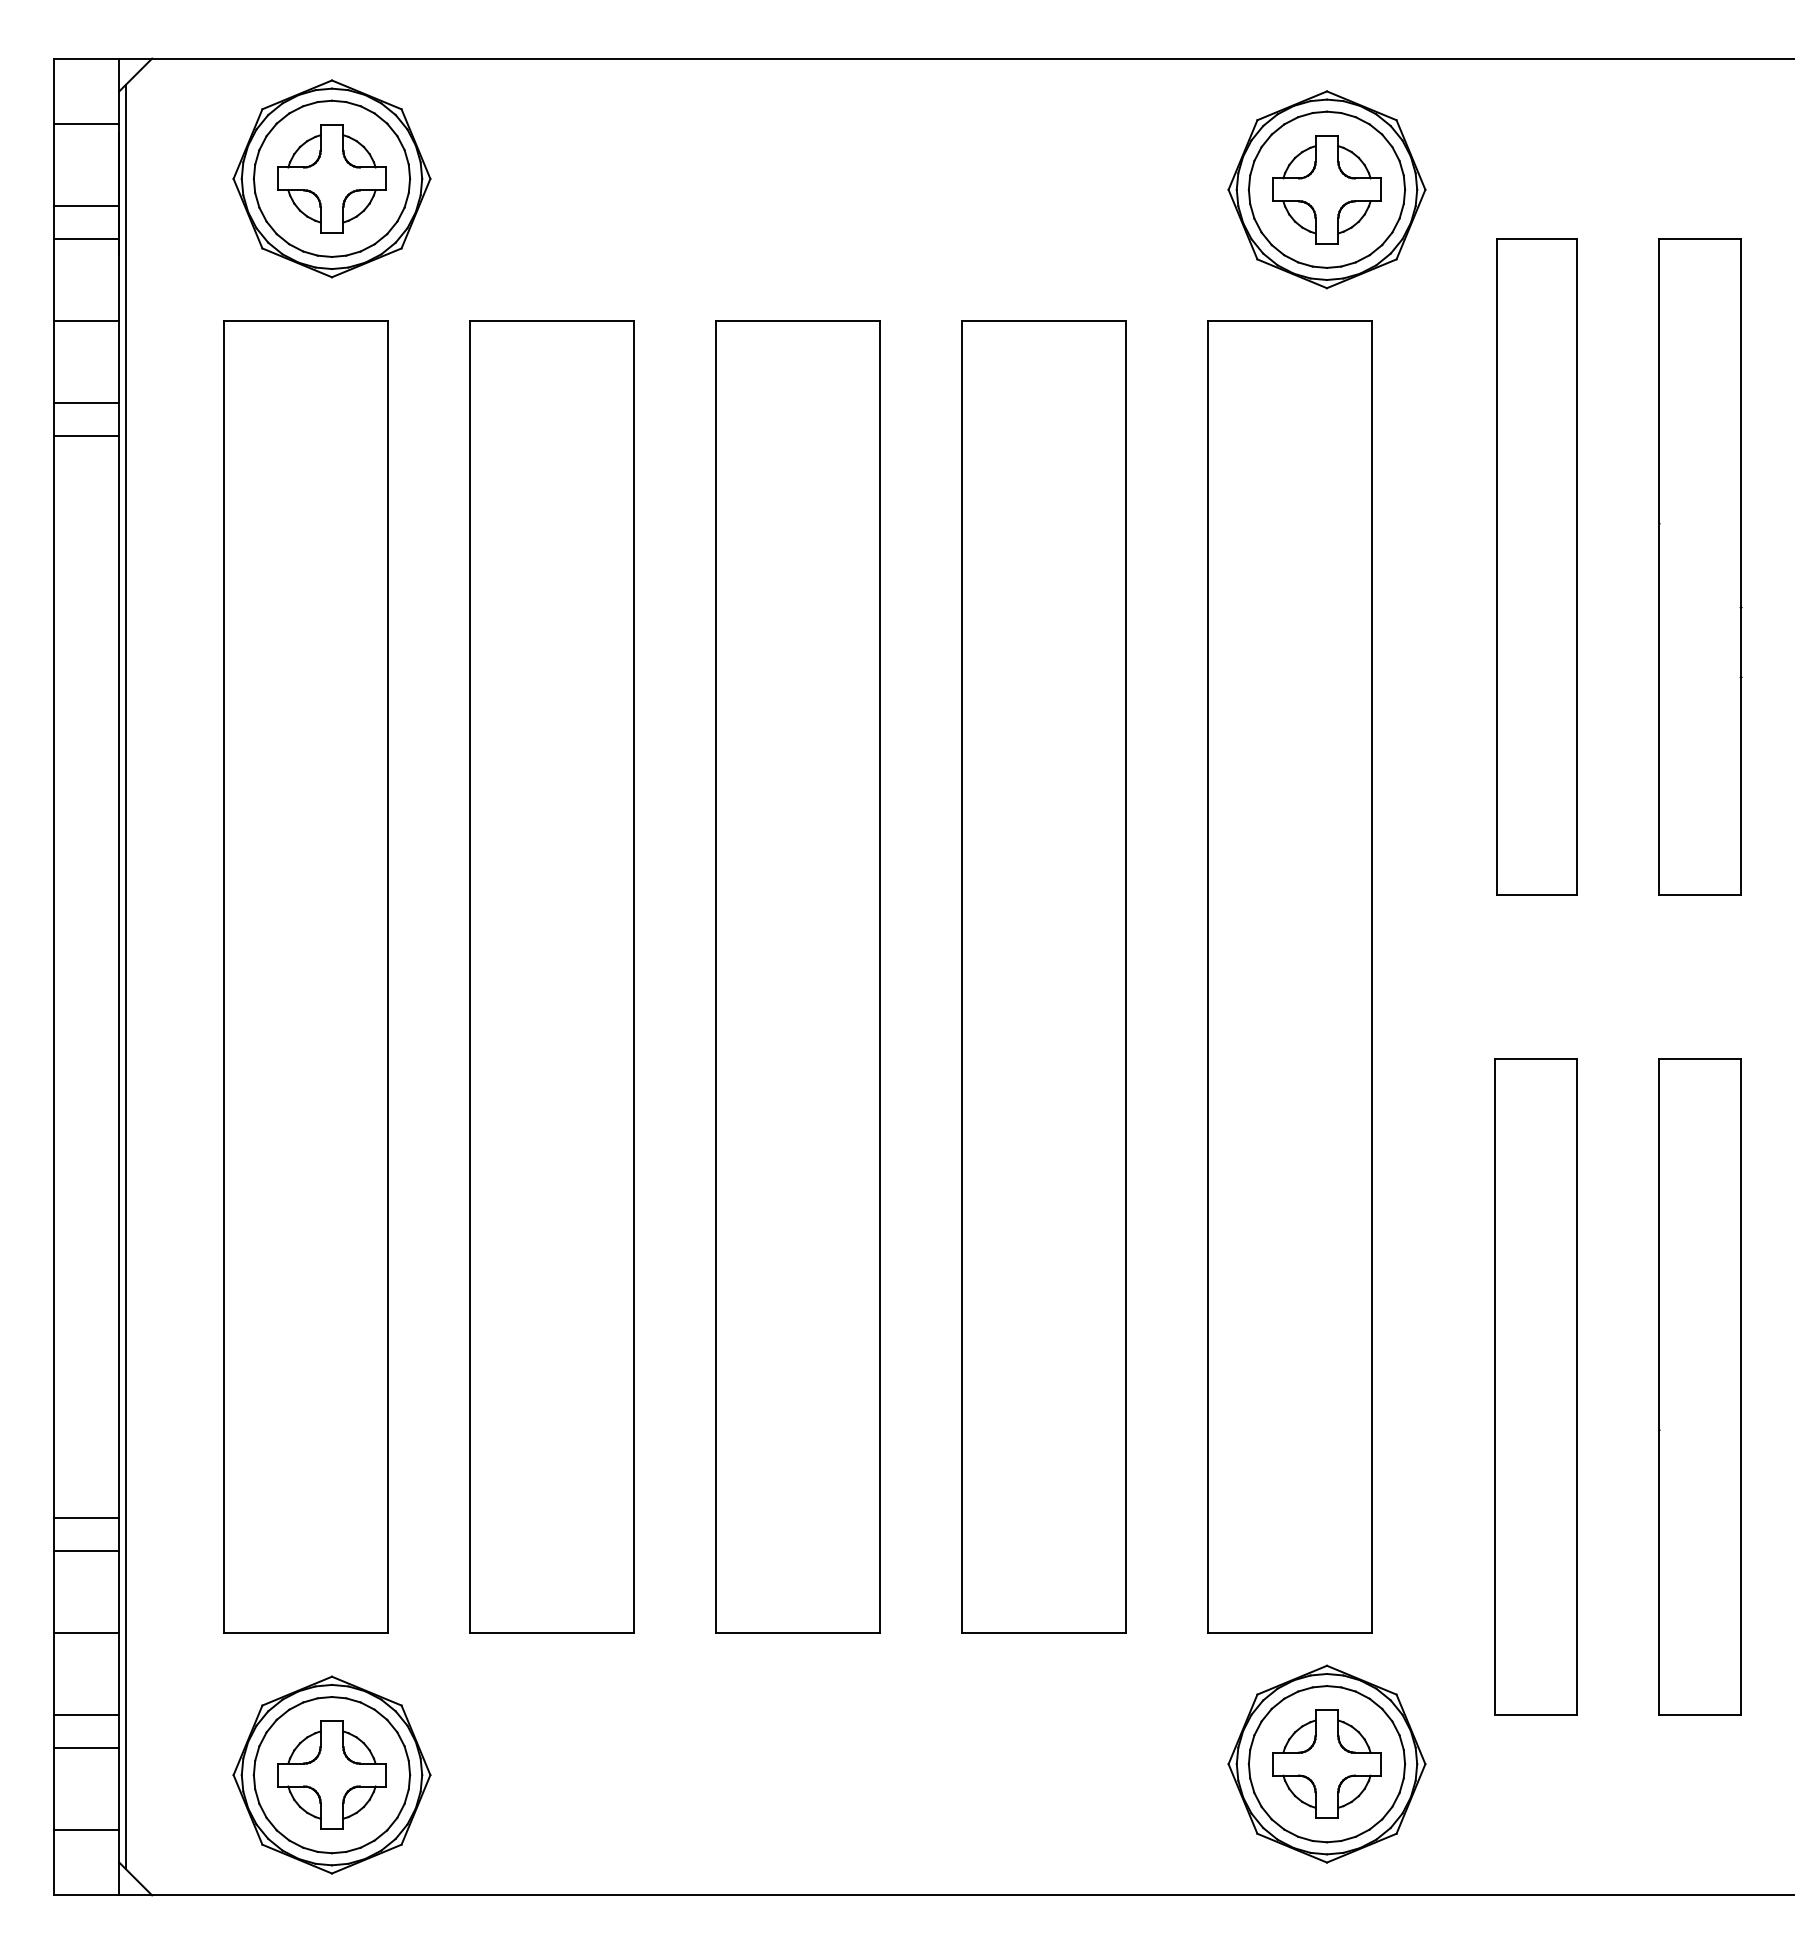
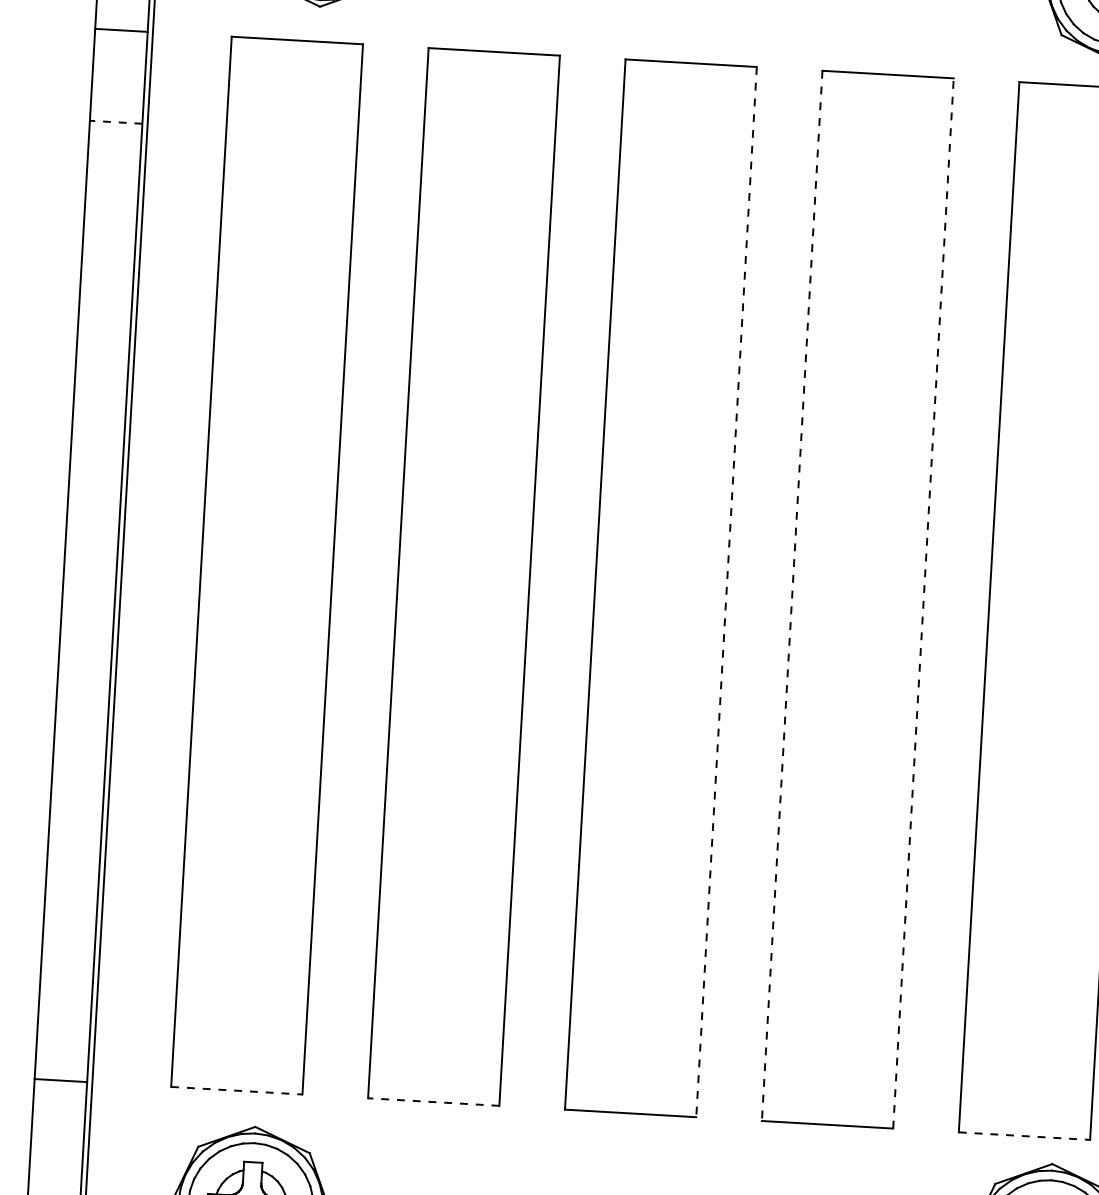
line: (86, 403) -> (117, 96), removed
line: (86, 435) -> (116, 122), solid -> dashed
line: (880, 976) -> (726, 591), solid -> dashed
line: (962, 976) -> (792, 595), solid -> dashed
line: (1126, 976) -> (923, 603), solid -> dashed
line: (86, 1518) -> (66, 988), removed
line: (86, 1550) -> (64, 1014), removed
line: (306, 1632) -> (237, 1090), solid -> dashed
line: (552, 1632) -> (433, 1101), solid -> dashed
line: (1290, 1632) -> (1024, 1135), solid -> dashed
line: (86, 1714) -> (57, 1145), removed
line: (86, 1747) -> (55, 1172), removed

